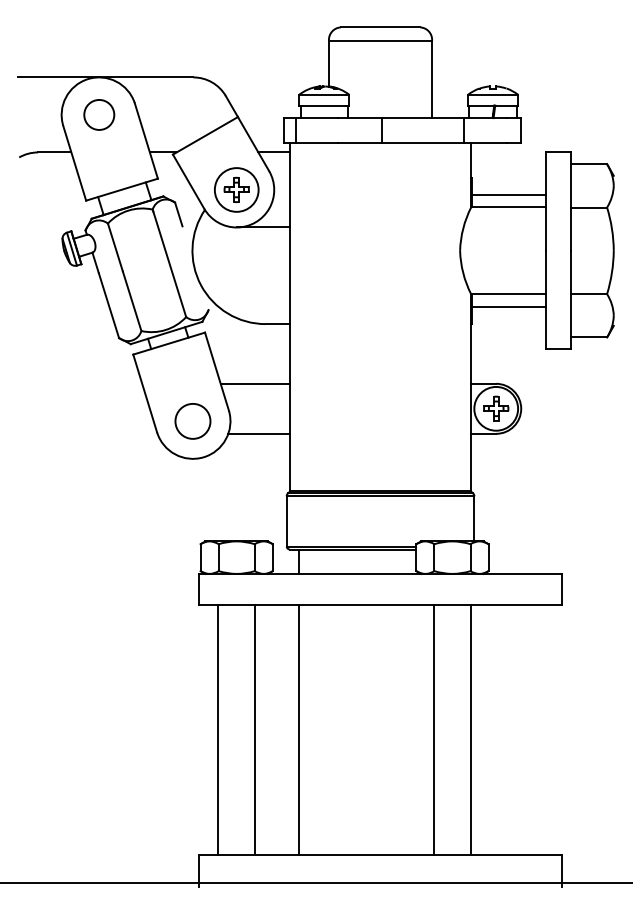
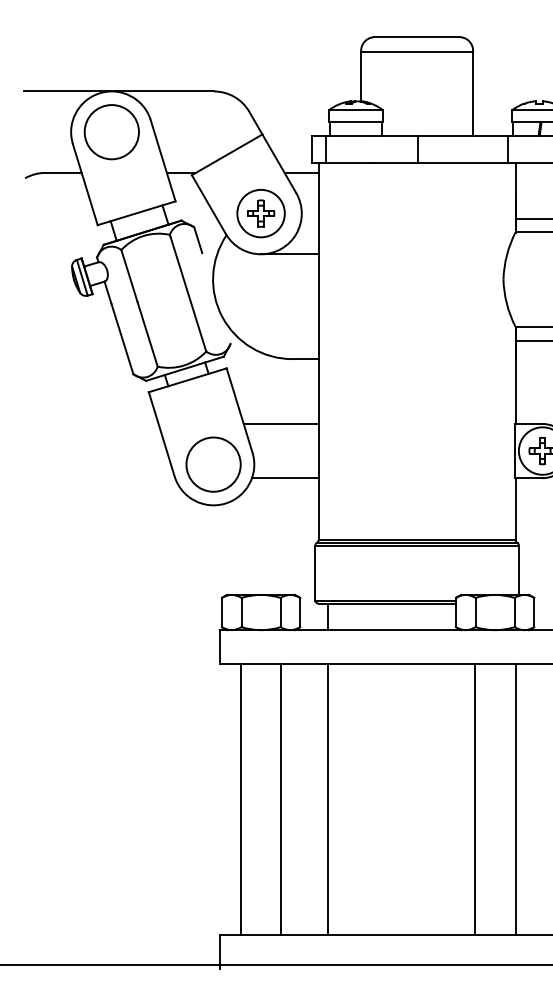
part: (99, 114) -> (112, 131), size x1.67
part: (192, 421) -> (213, 464), size x1.43

